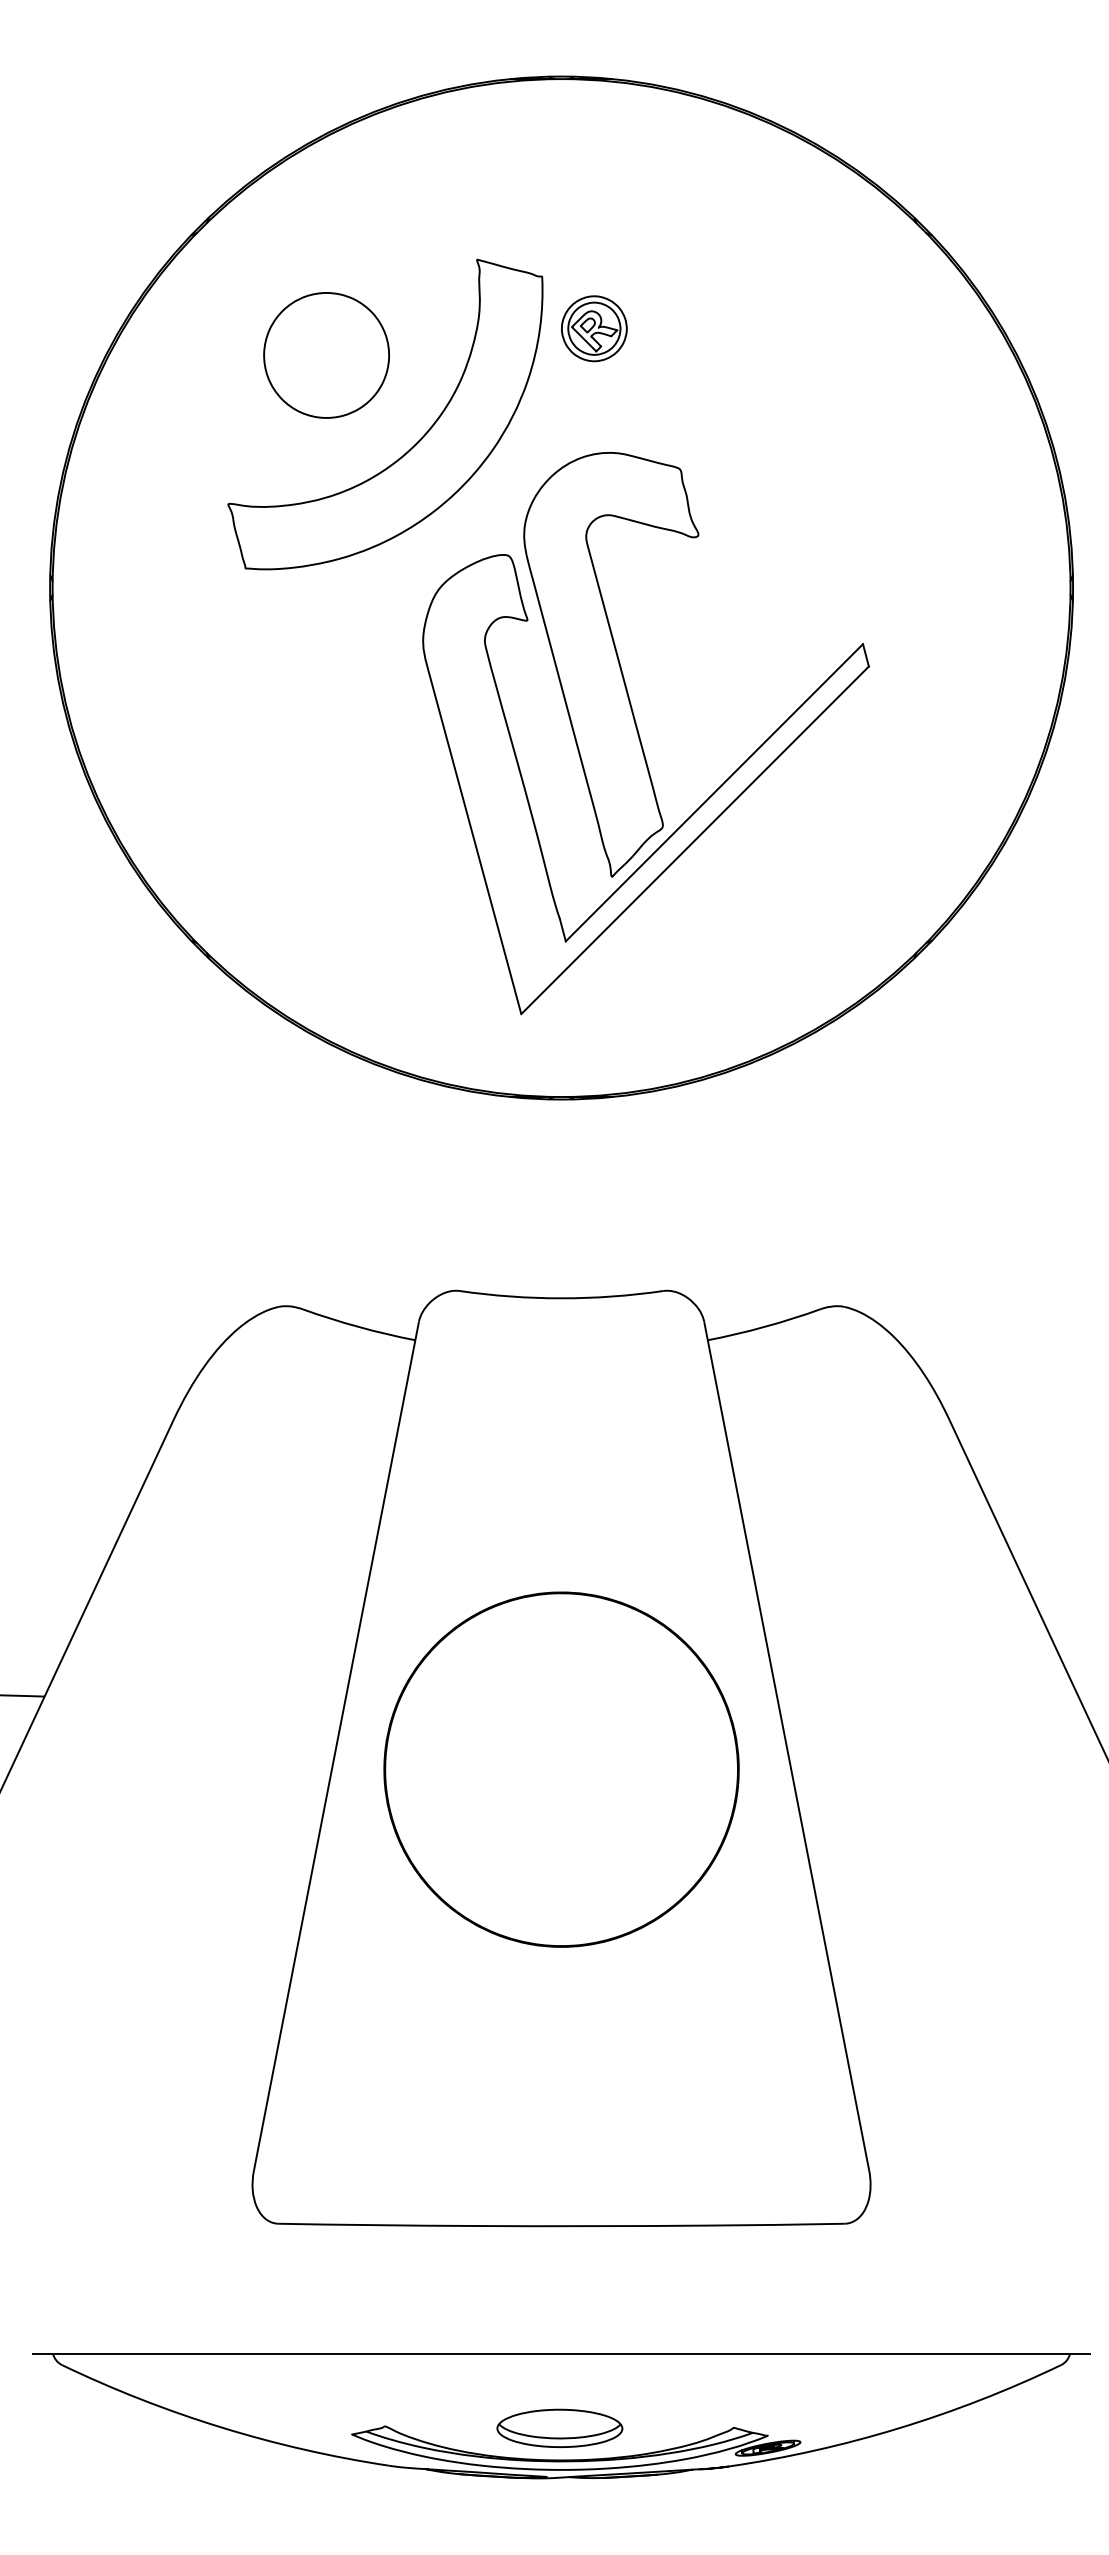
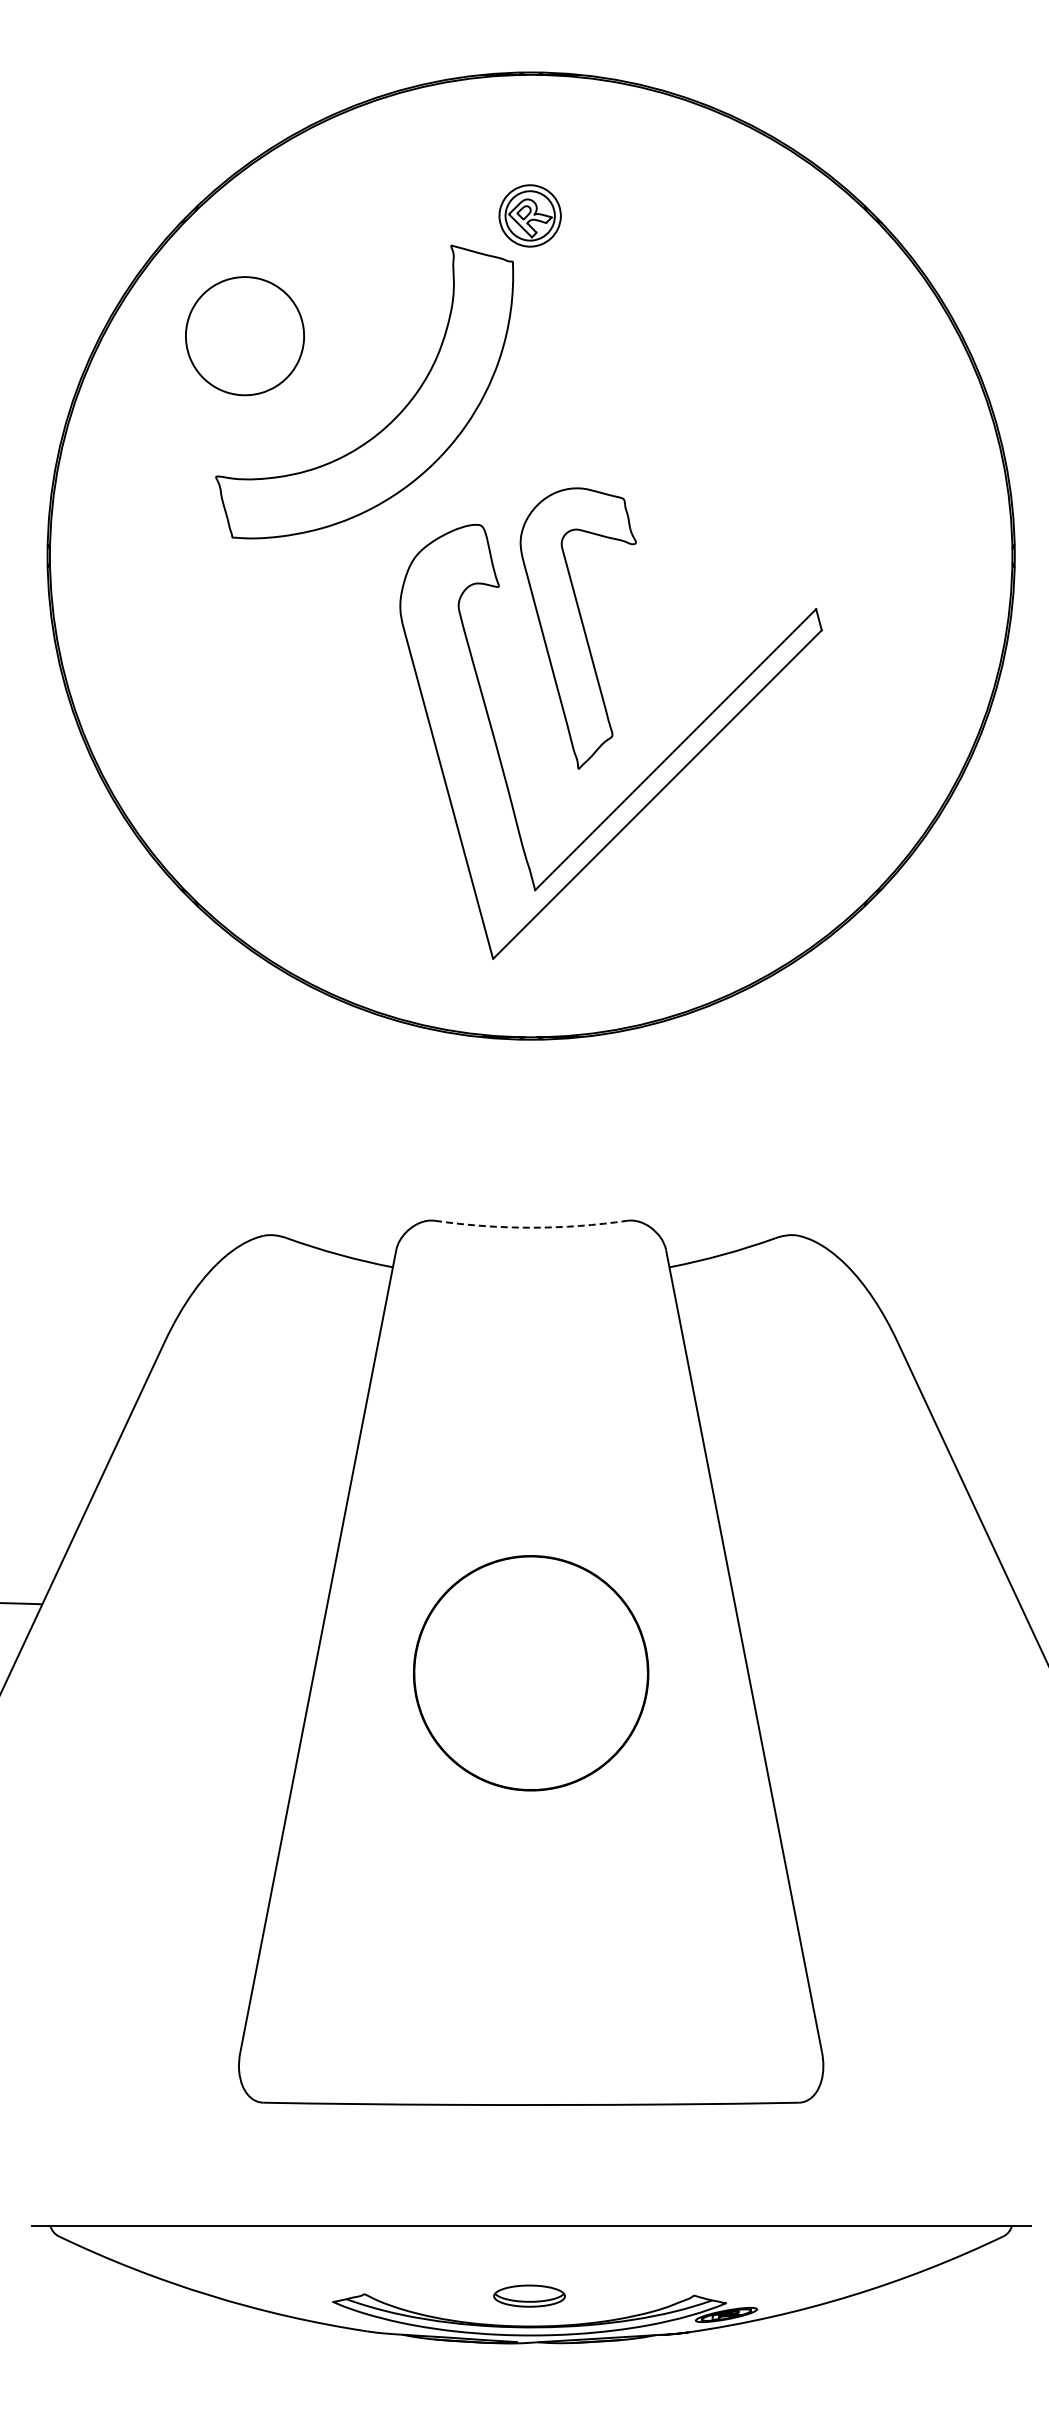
part: (593, 328) -> (529, 215), moved
part: (326, 355) -> (244, 336), moved
part: (611, 664) -> (578, 628), size x0.7
arc: (561, 1298) -> (531, 1227), solid -> dashed
part: (560, 1768) -> (530, 1672), size x0.7
part: (559, 2427) -> (529, 2295), size x0.6

